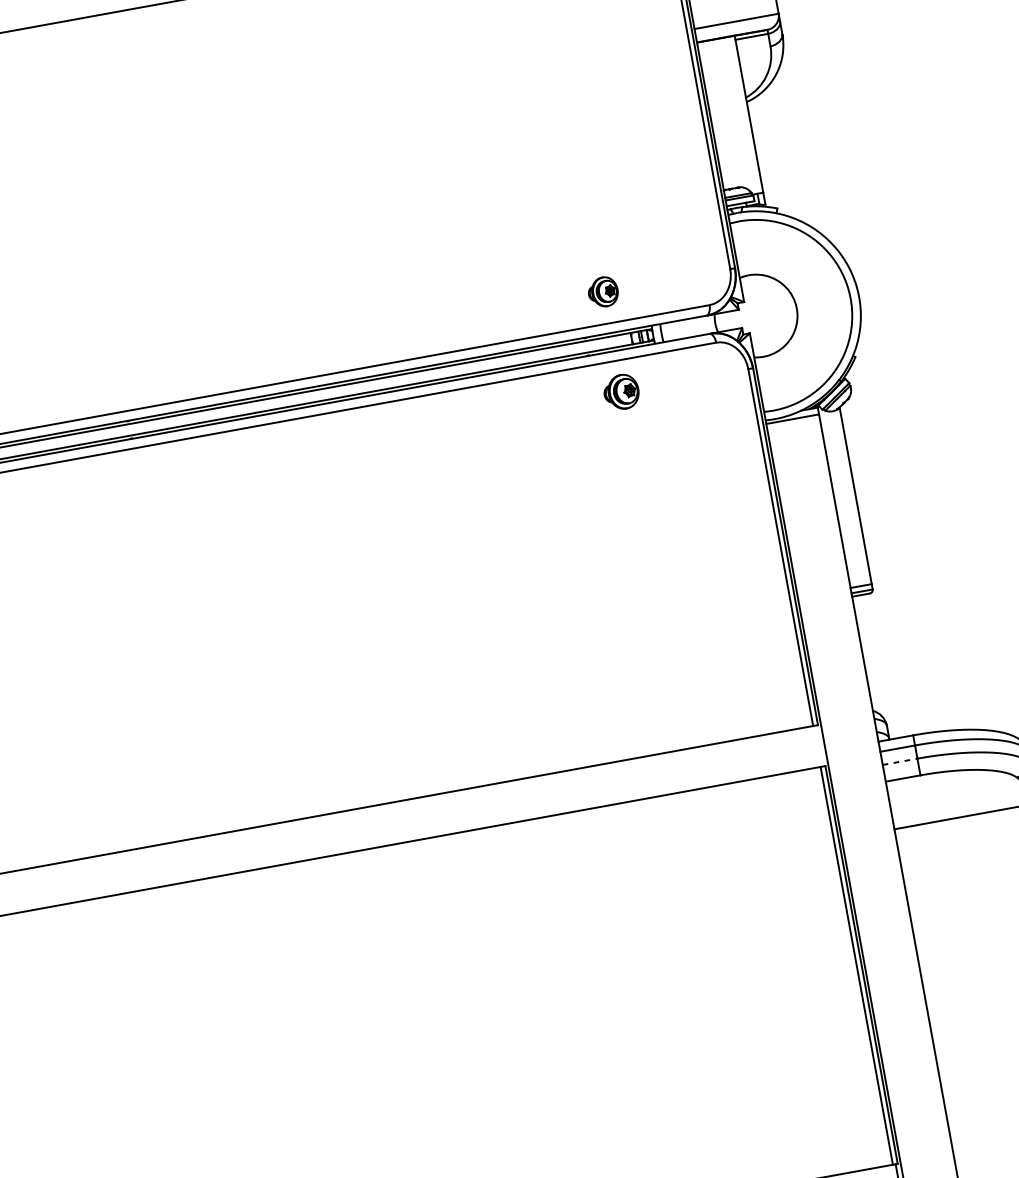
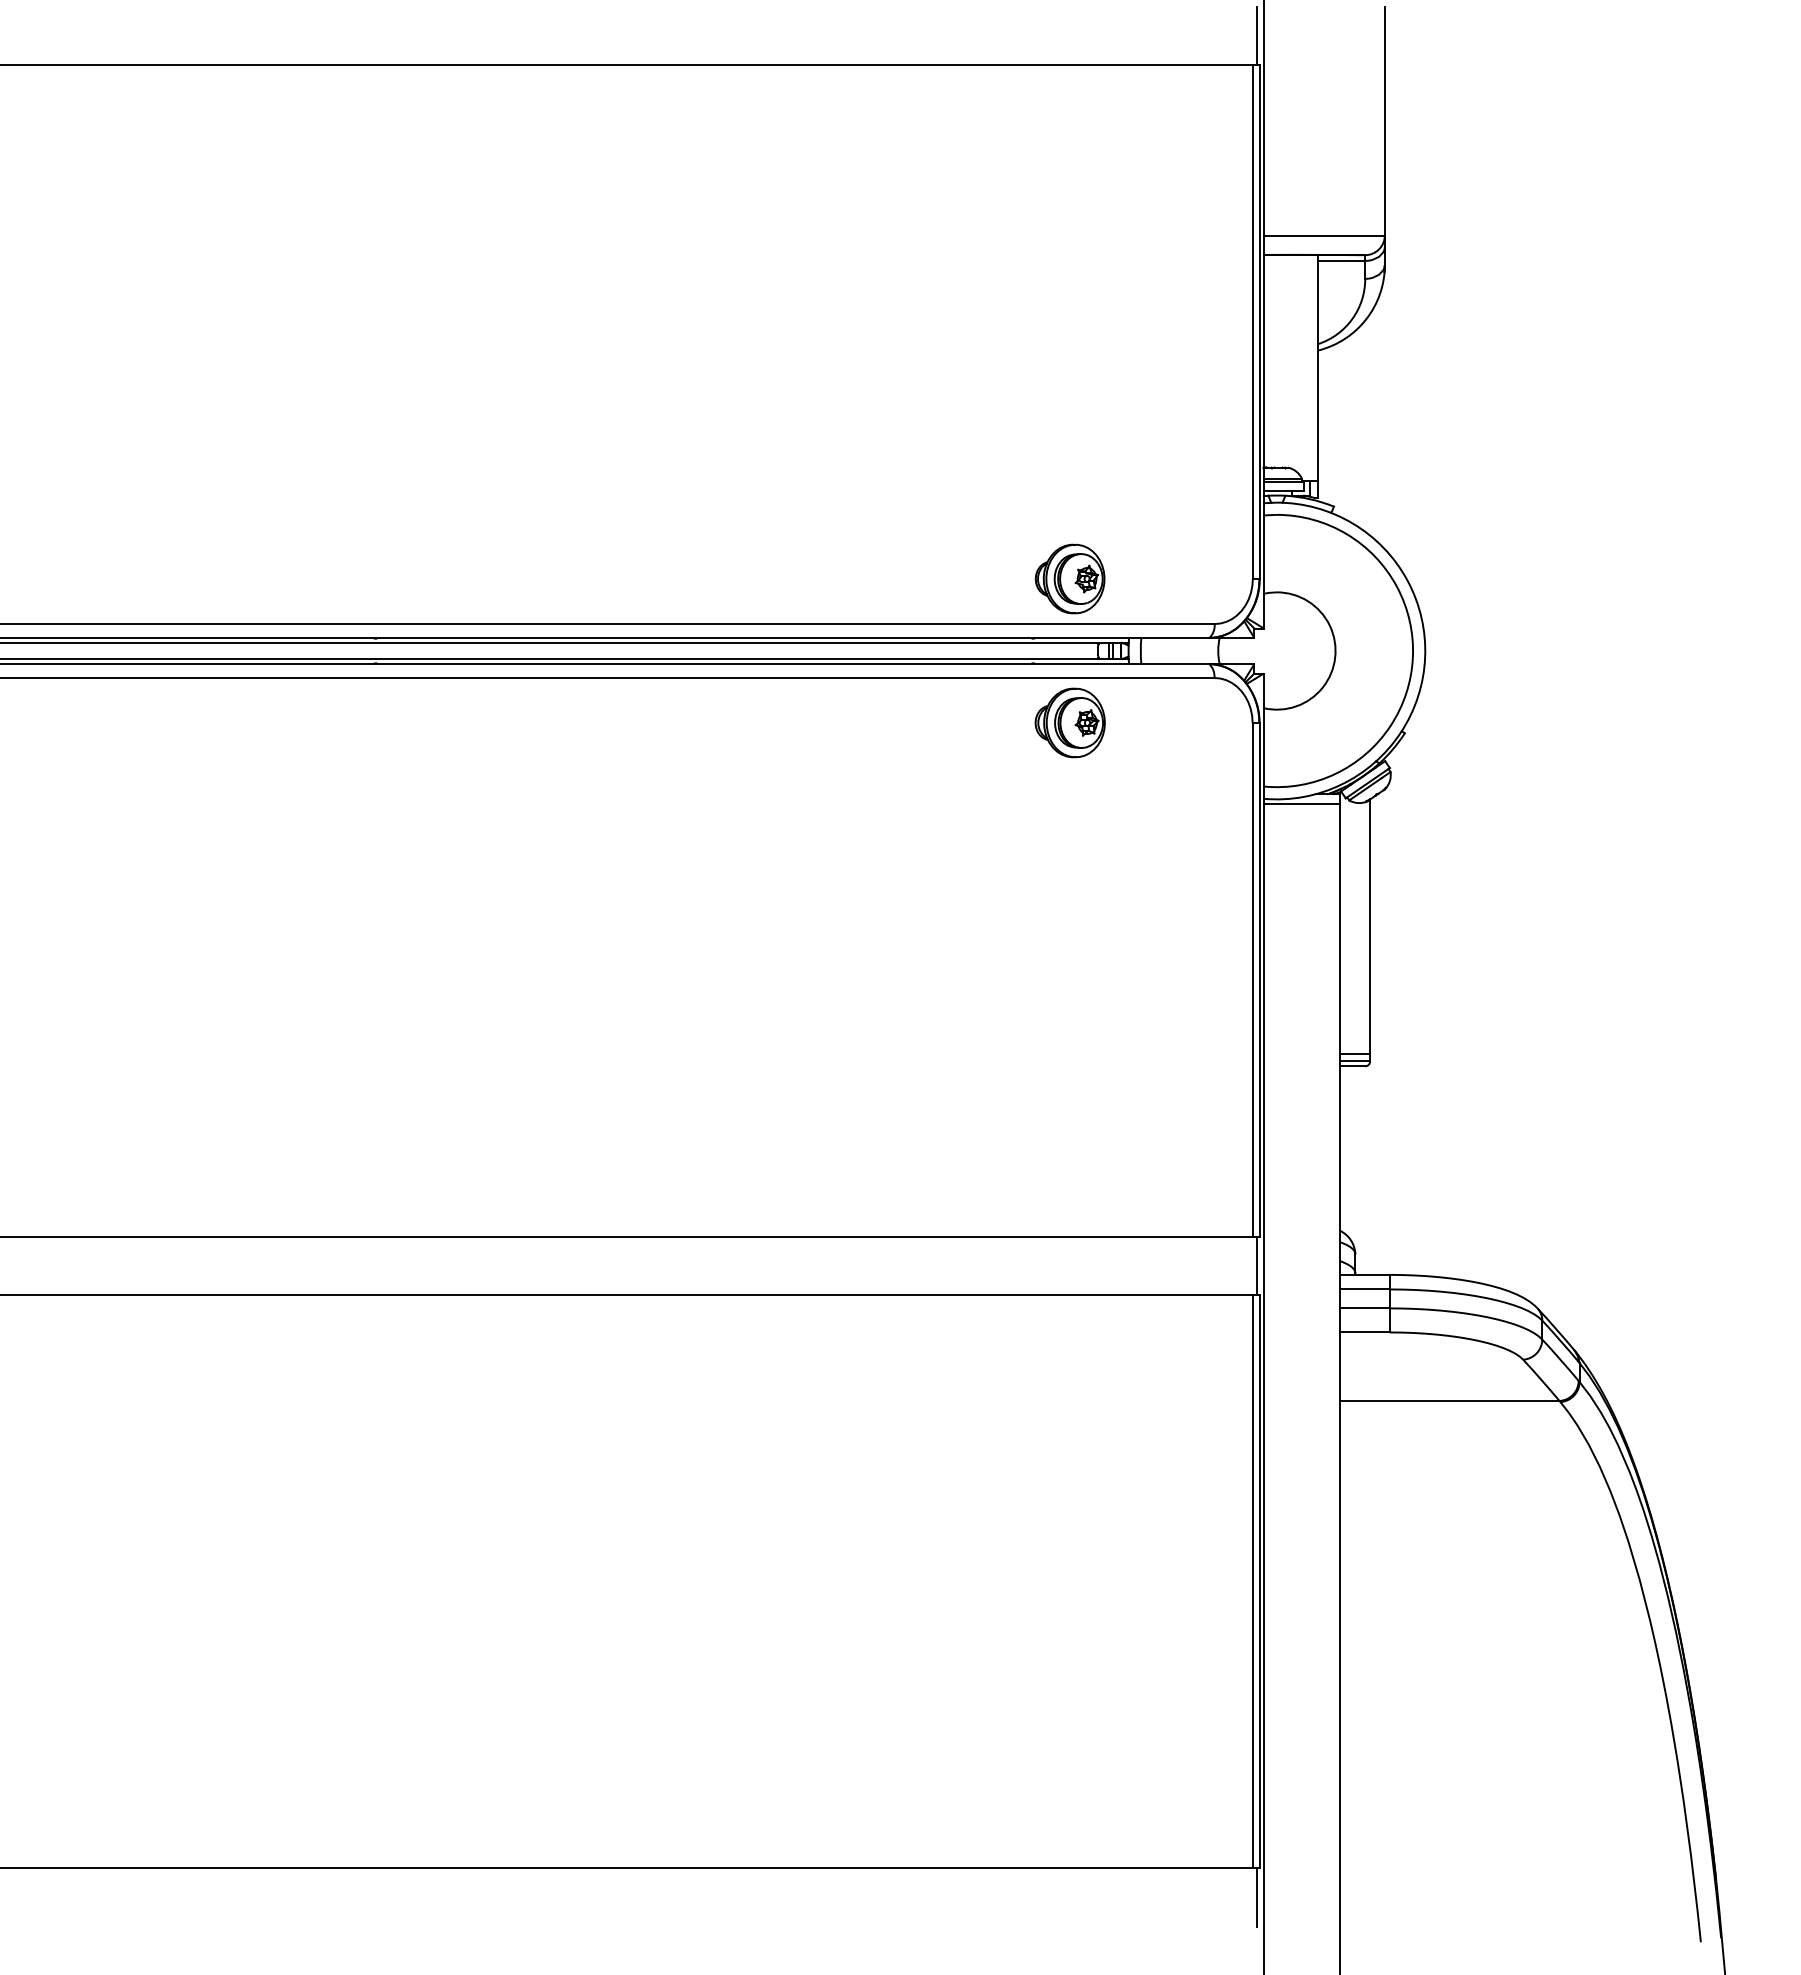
part: (602, 291) -> (1069, 578), size x1.67
part: (621, 391) -> (1069, 722), size x1.43
line: (819, 745) -> (1256, 1265), added
line: (900, 761) -> (1364, 1308), dashed -> solid

